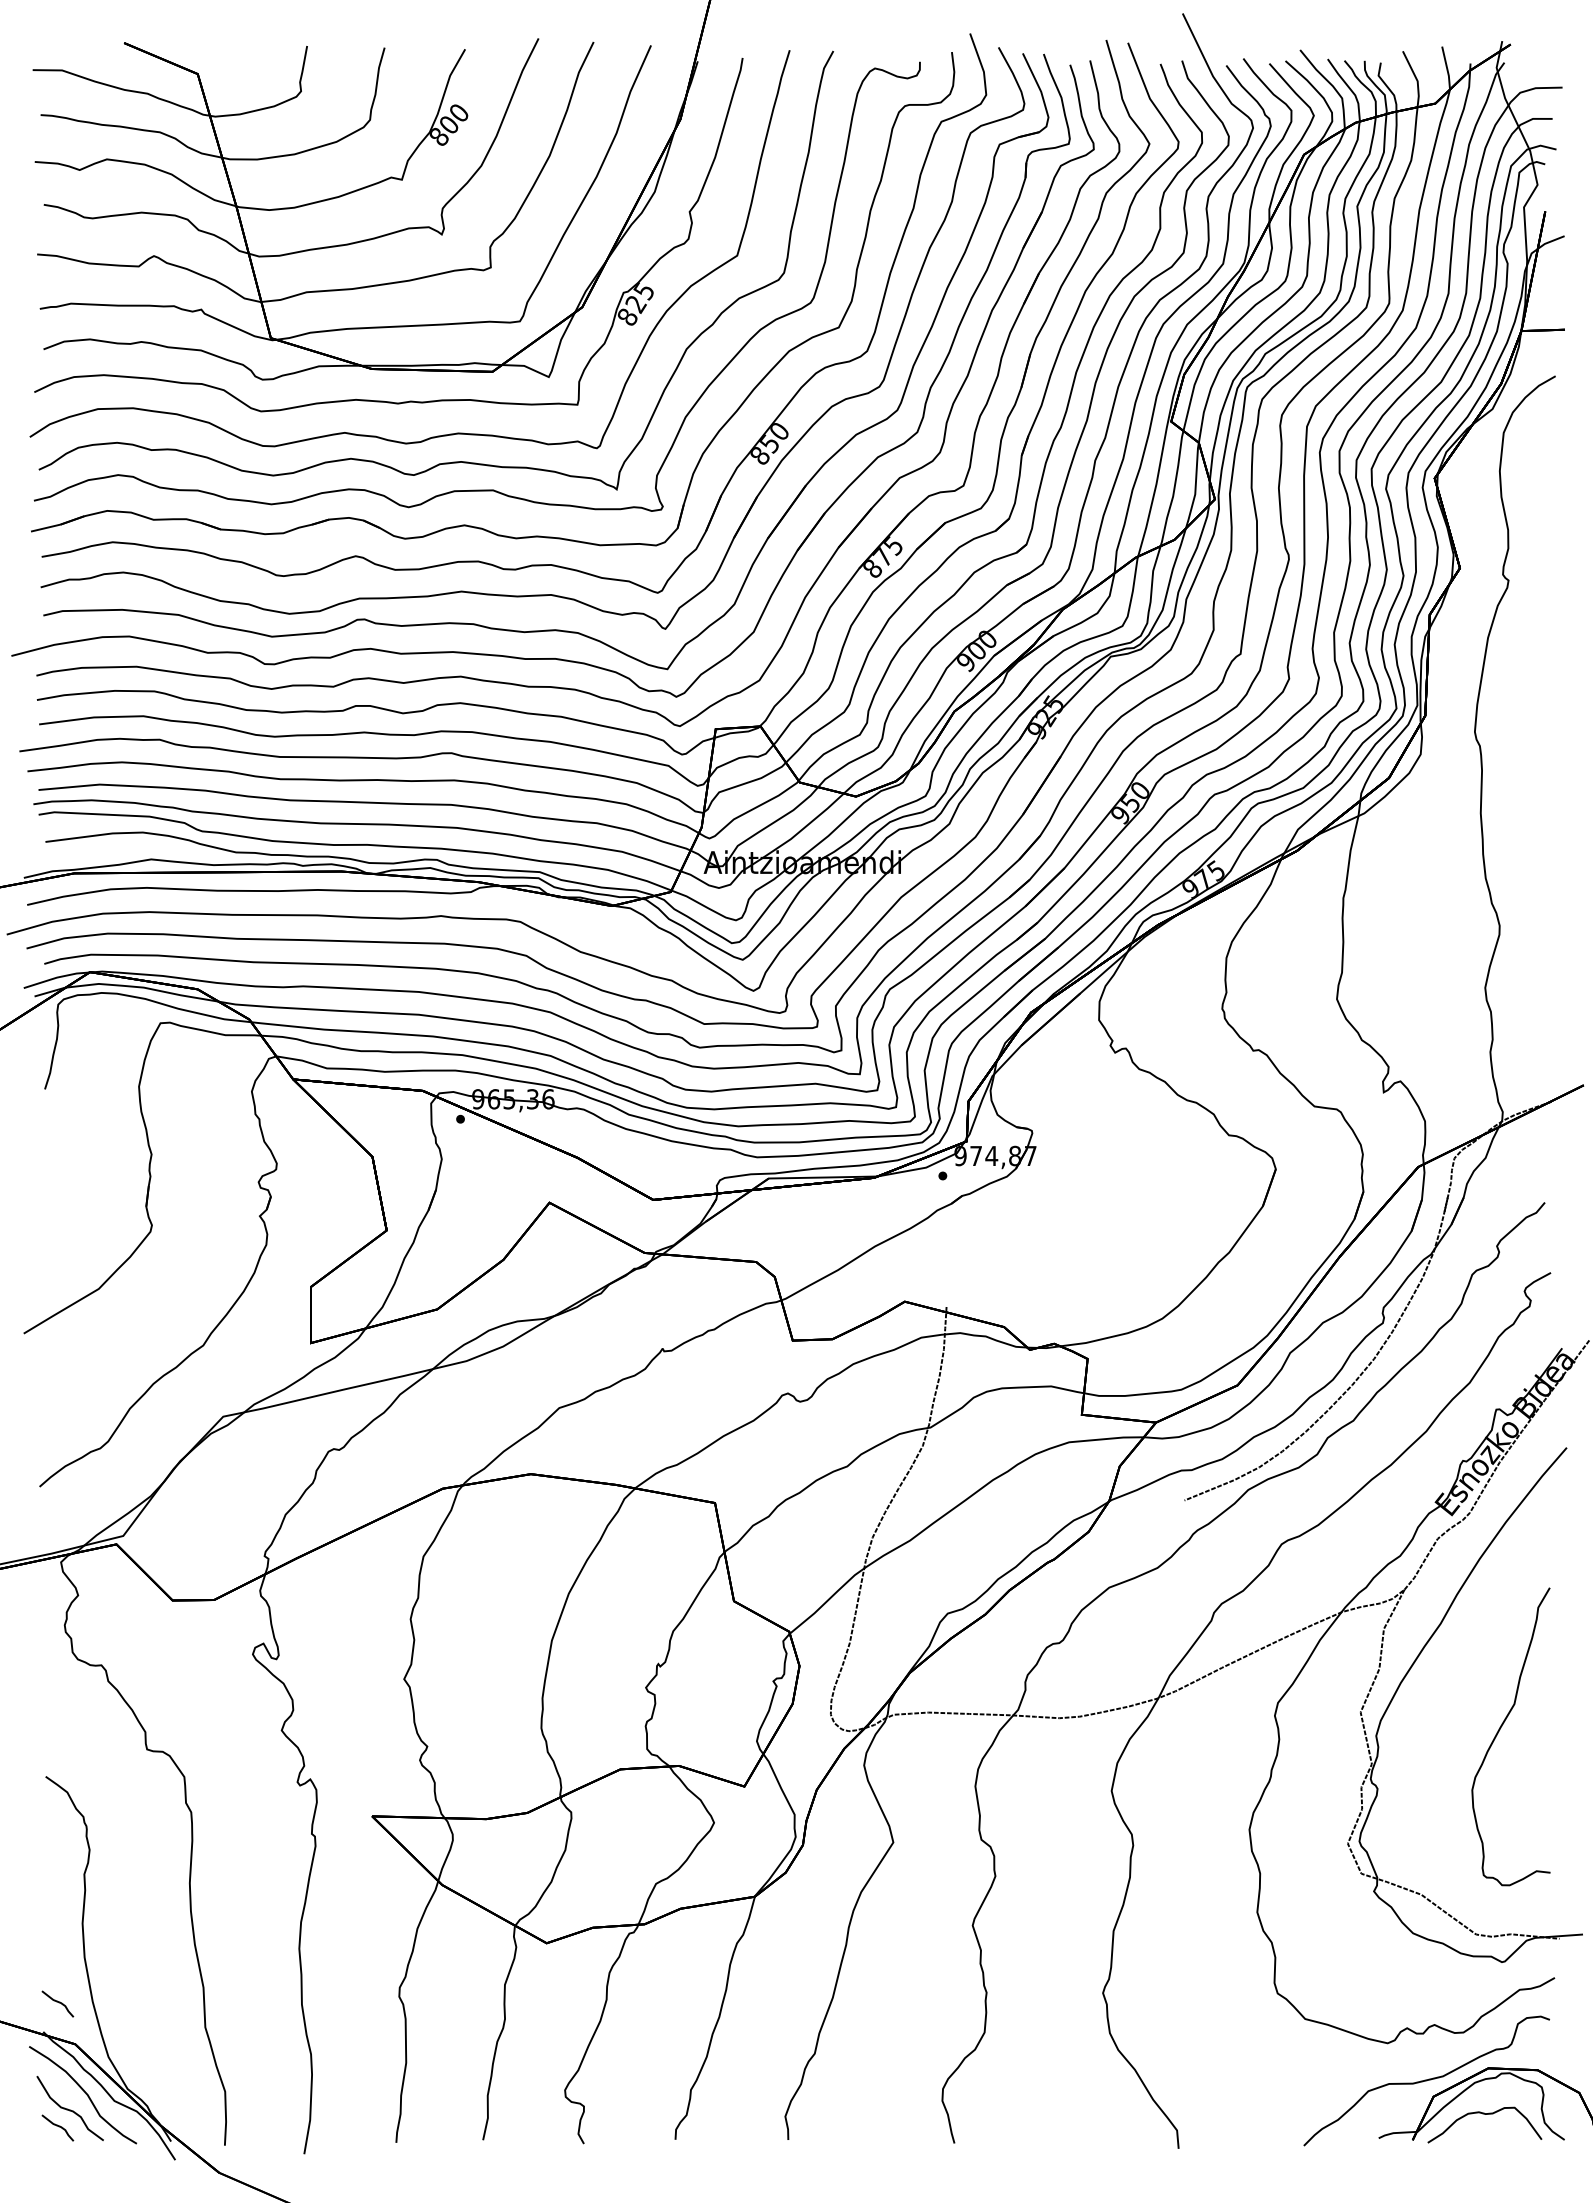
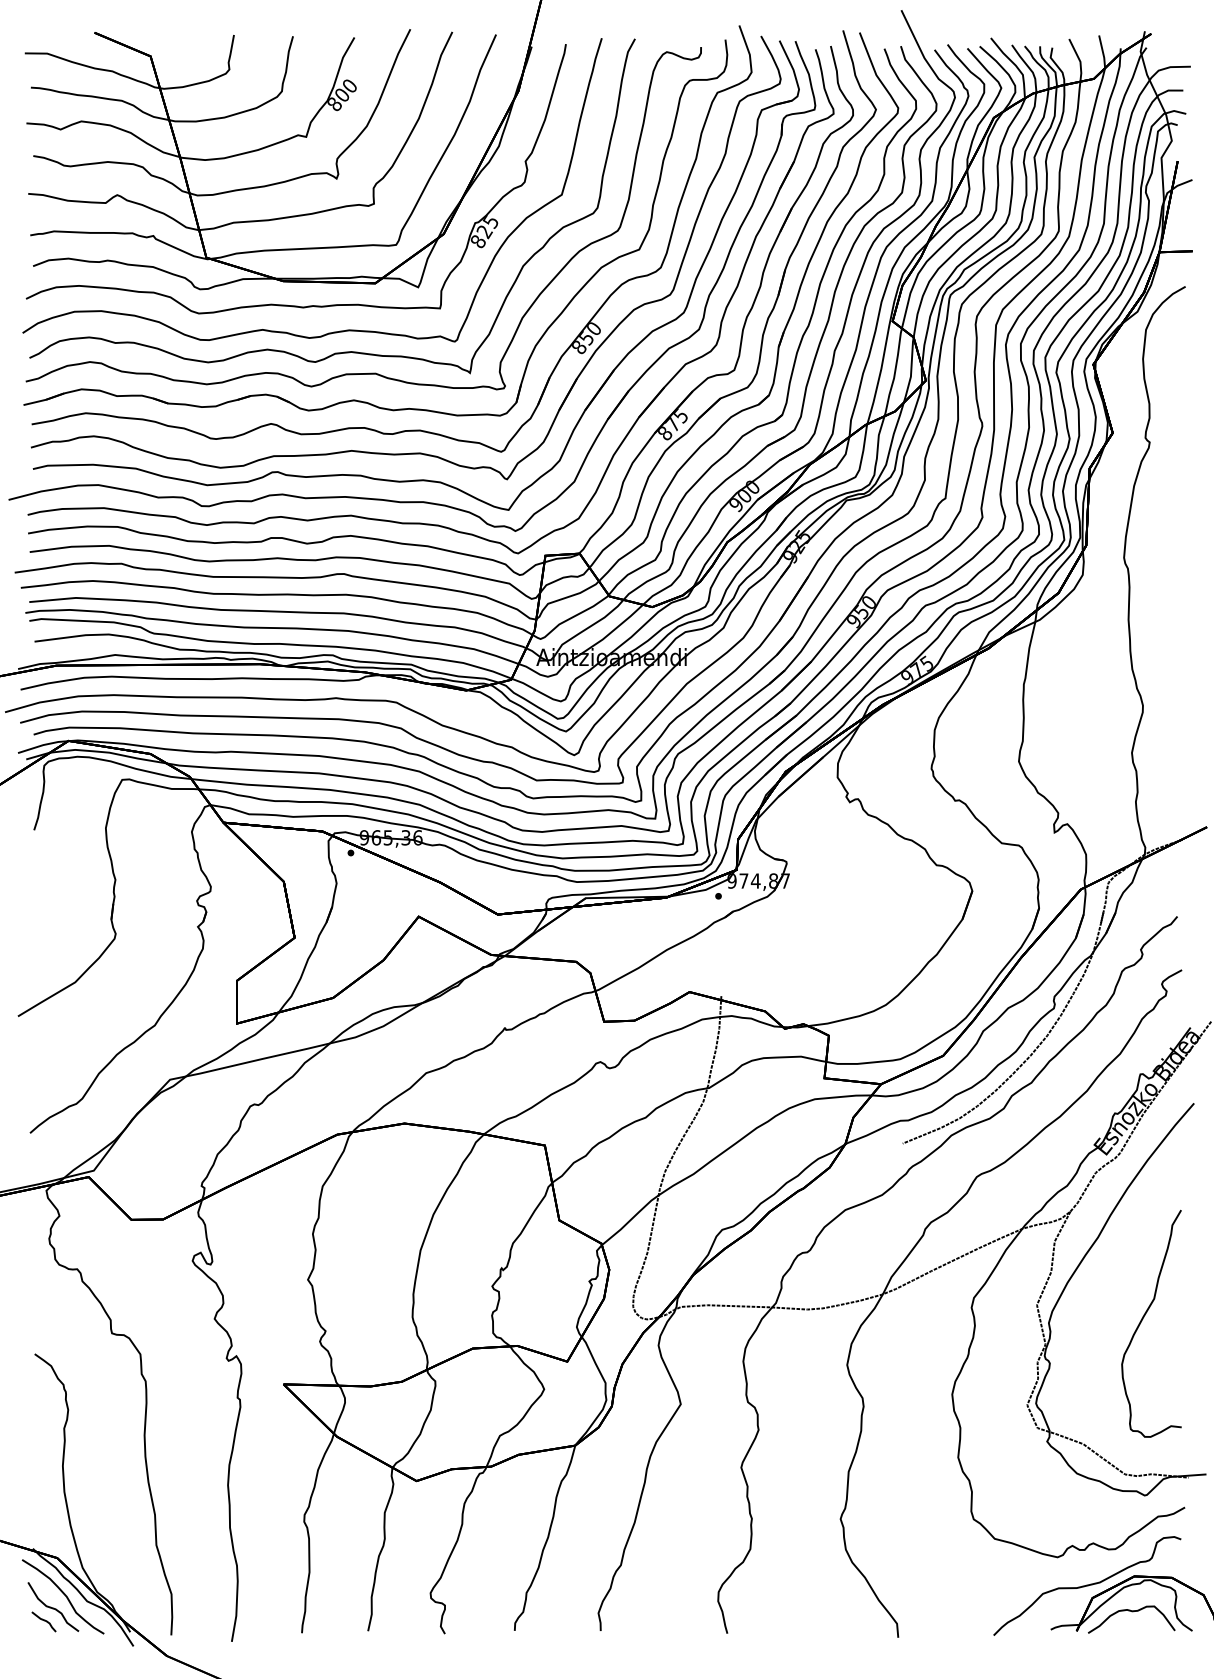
curve: (57, 2002) -> (43, 1526), removed

